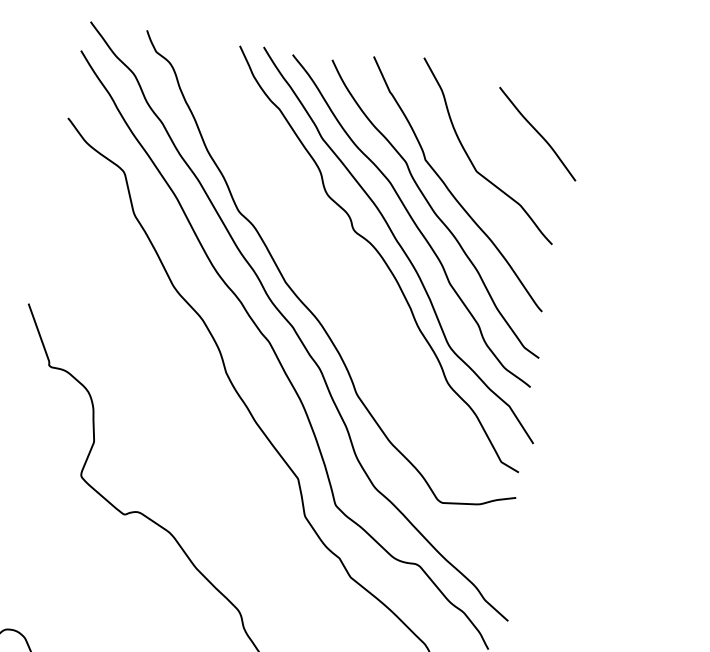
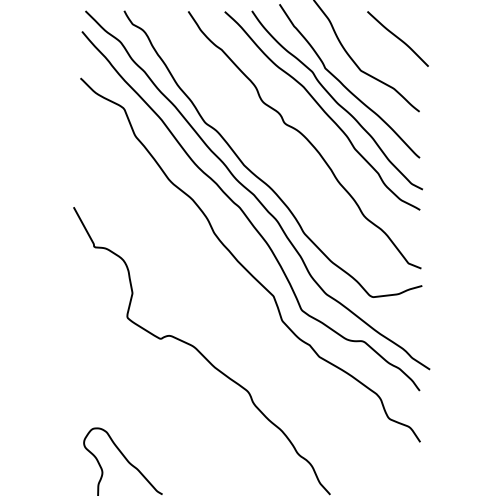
curve: (398, 245) -> (316, 128), removed

